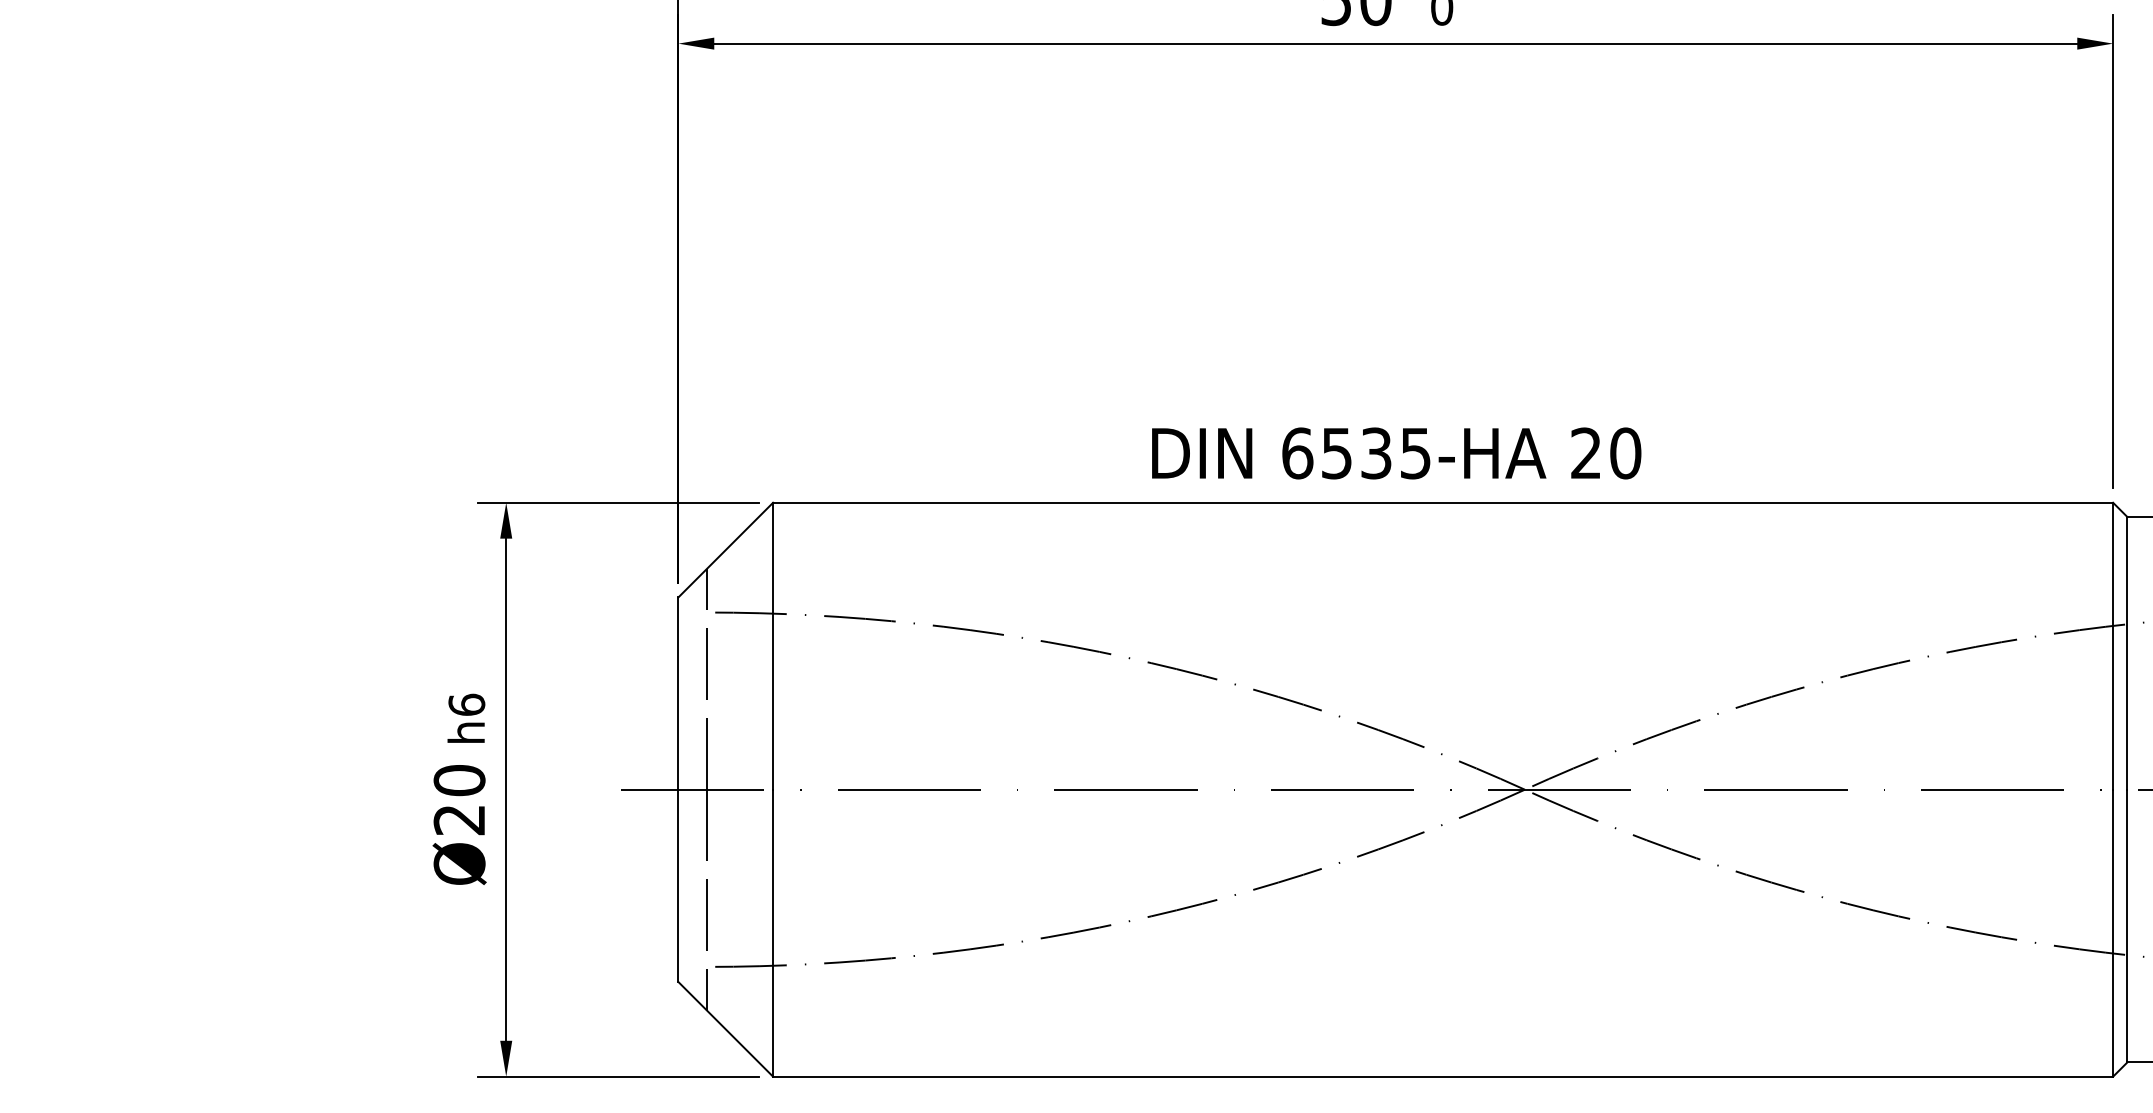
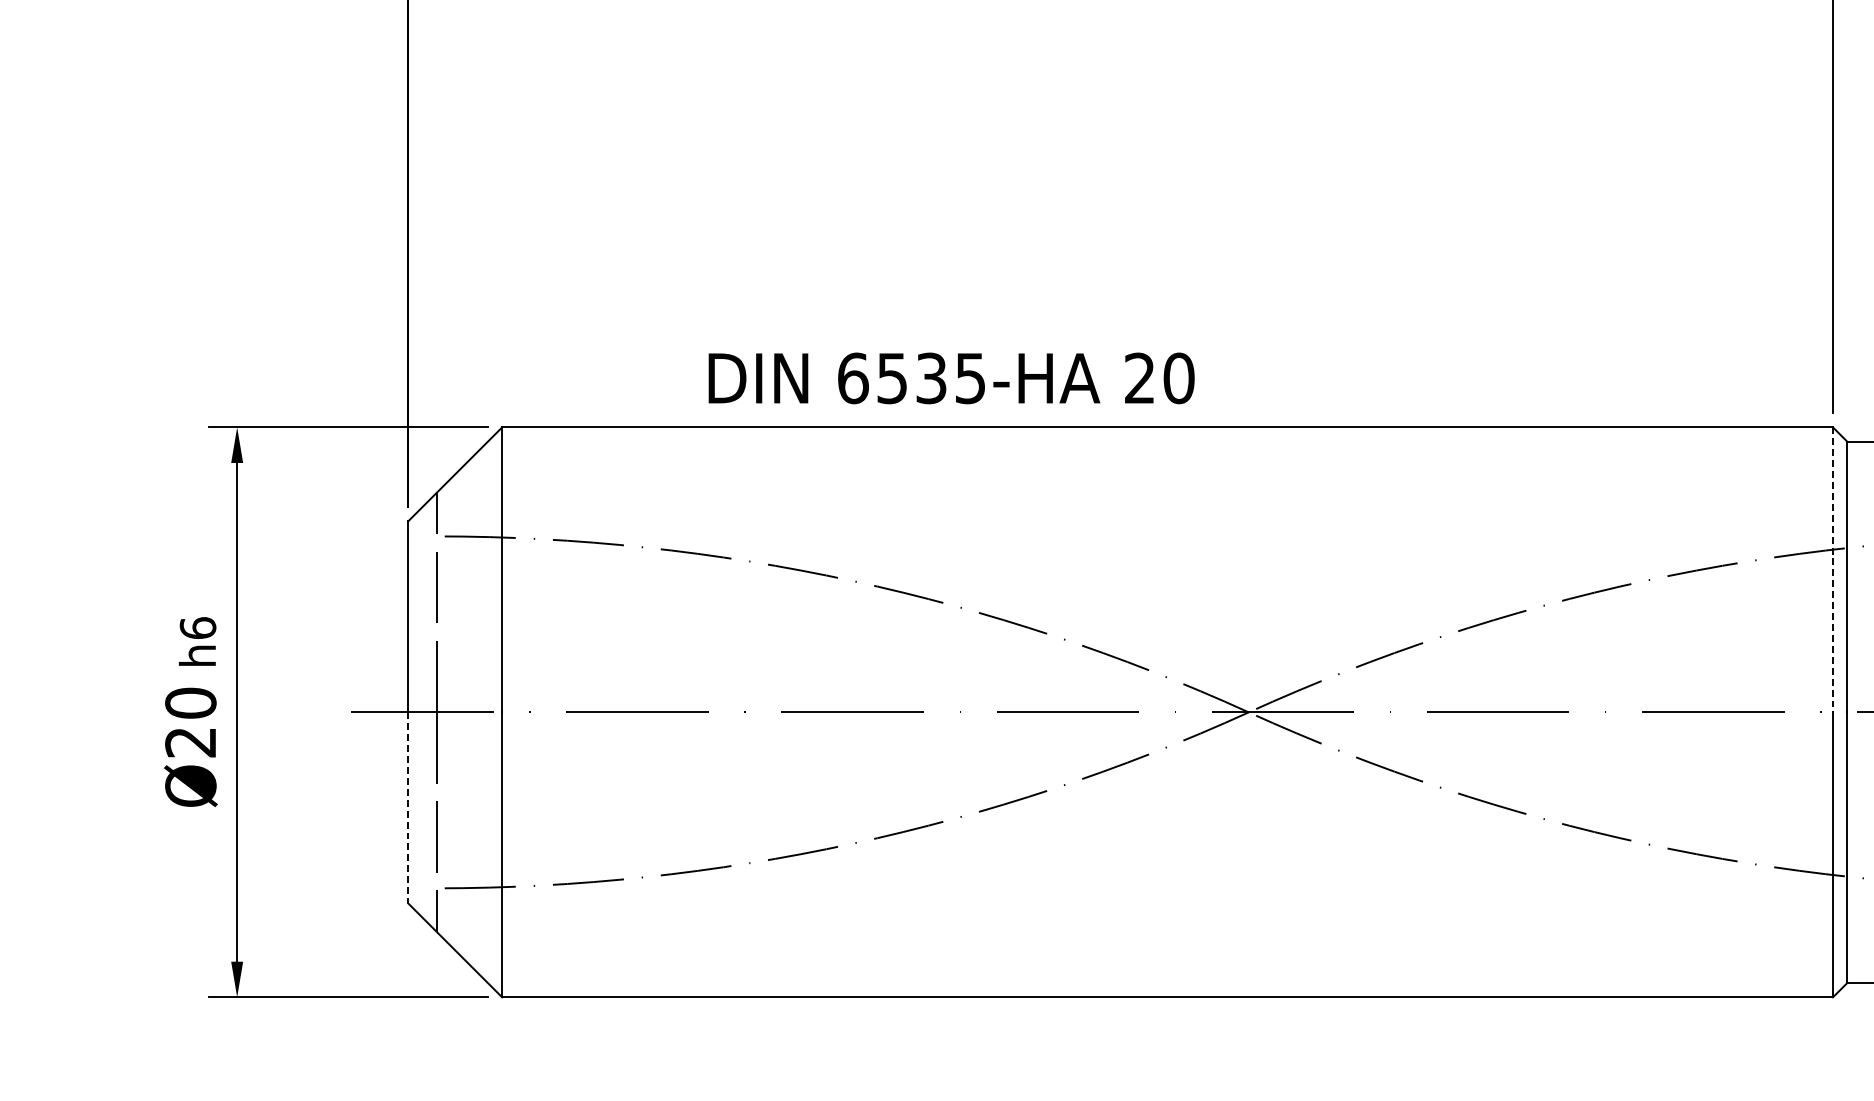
text: (1396, 453) -> (951, 378), moved
line: (2113, 646) -> (1833, 570), solid -> dashed
line: (678, 886) -> (408, 808), solid -> dashed

